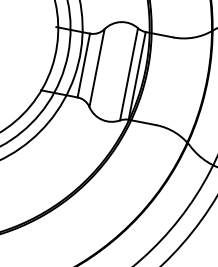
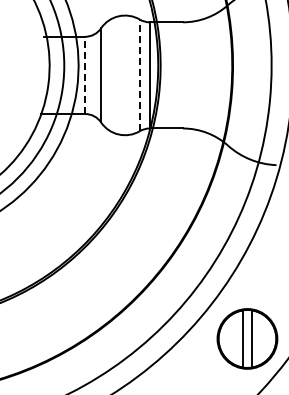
line: (84, 65) -> (85, 75), solid -> dashed
line: (128, 74) -> (139, 75), solid -> dashed

